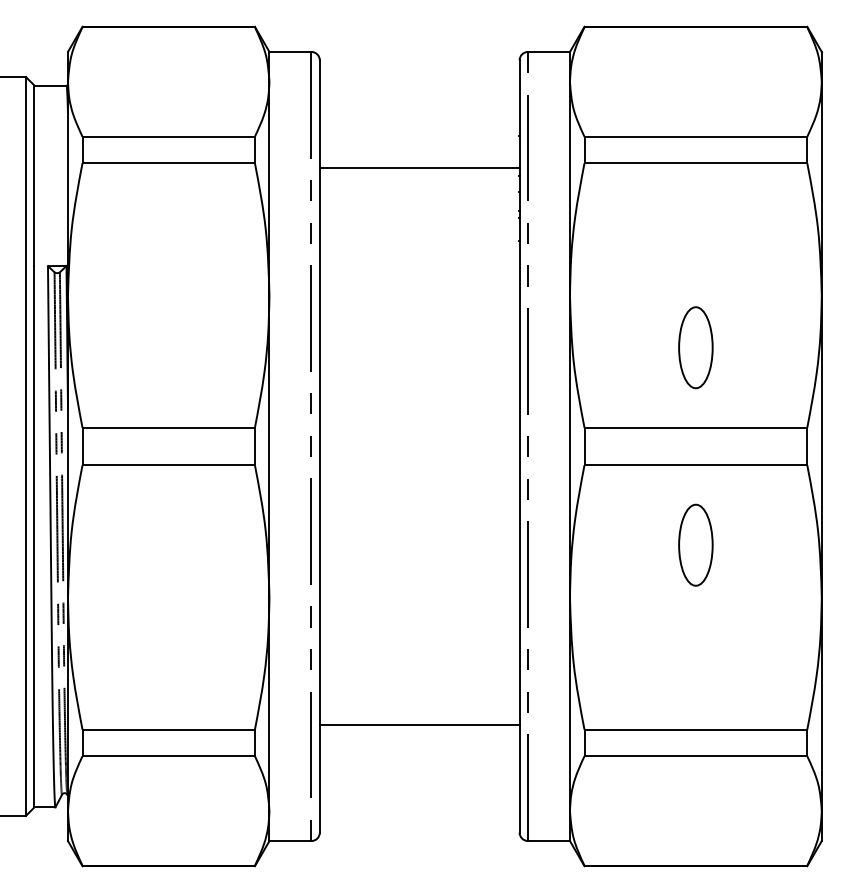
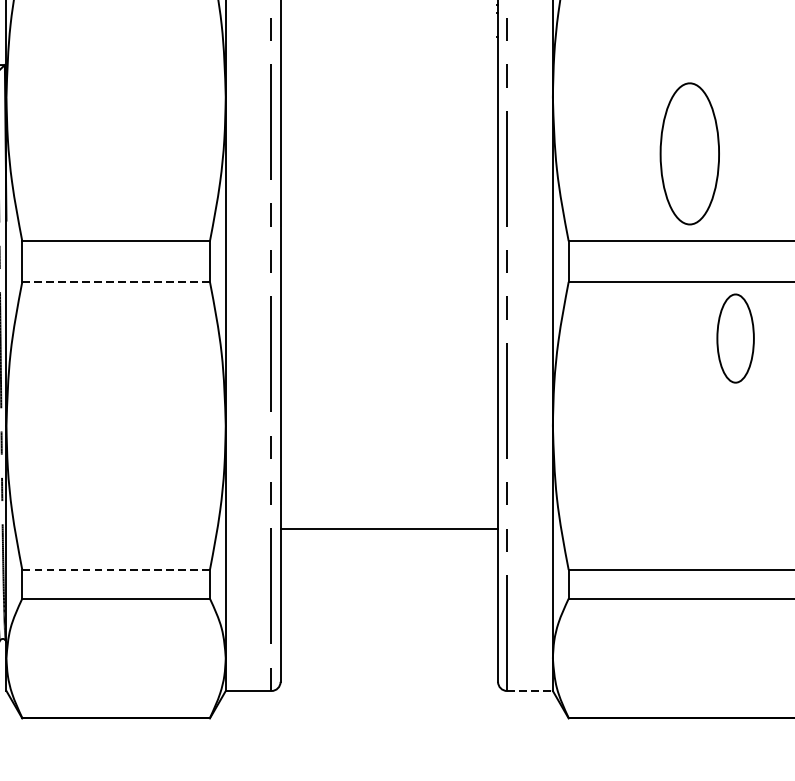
part: (695, 347) -> (689, 153), size x1.6
line: (169, 465) -> (116, 282), solid -> dashed
part: (695, 544) -> (735, 337), moved
line: (419, 725) -> (389, 529), moved
line: (168, 729) -> (115, 569), solid -> dashed
line: (548, 841) -> (529, 691), solid -> dashed

